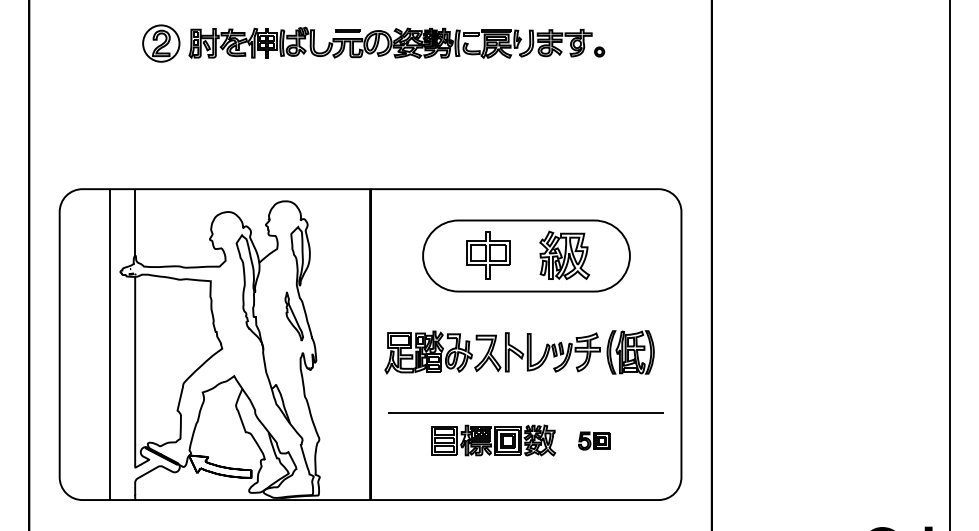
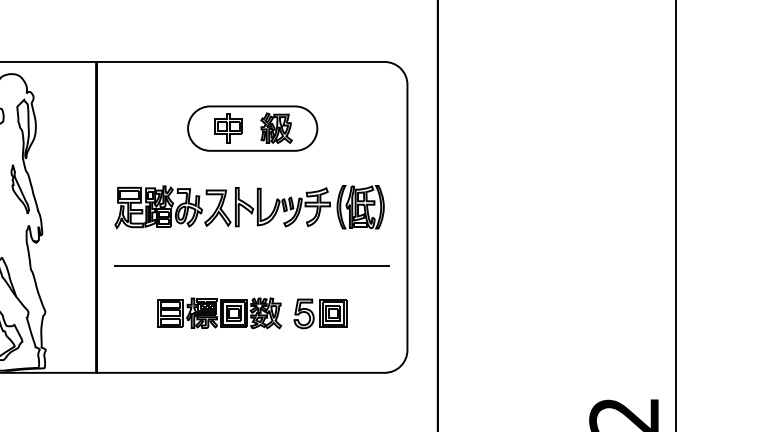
part: (526, 255) -> (252, 128), size x0.62
part: (519, 352) -> (249, 207), moved
line: (525, 412) -> (251, 265), moved
part: (594, 440) -> (320, 313), size x1.67

